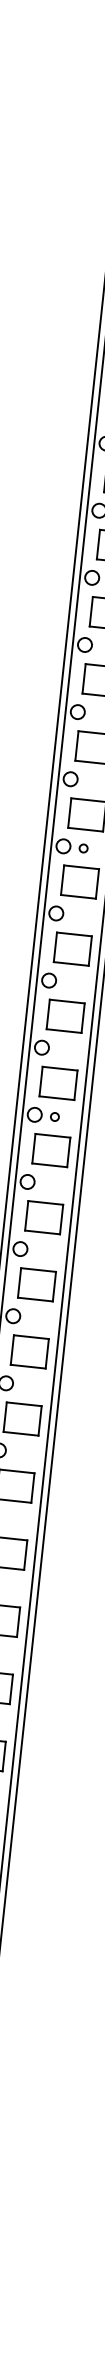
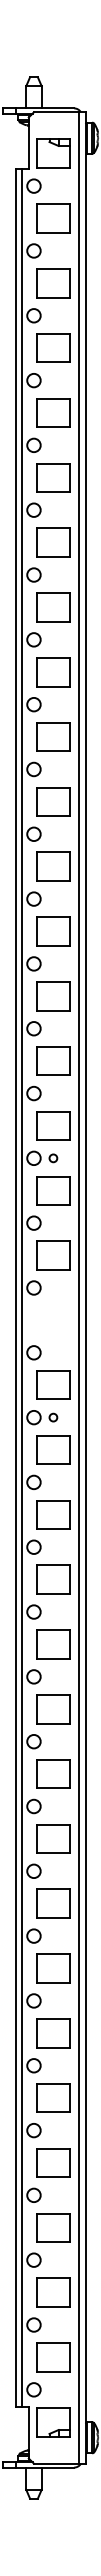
part: (65, 1016) -> (53, 1320), removed

